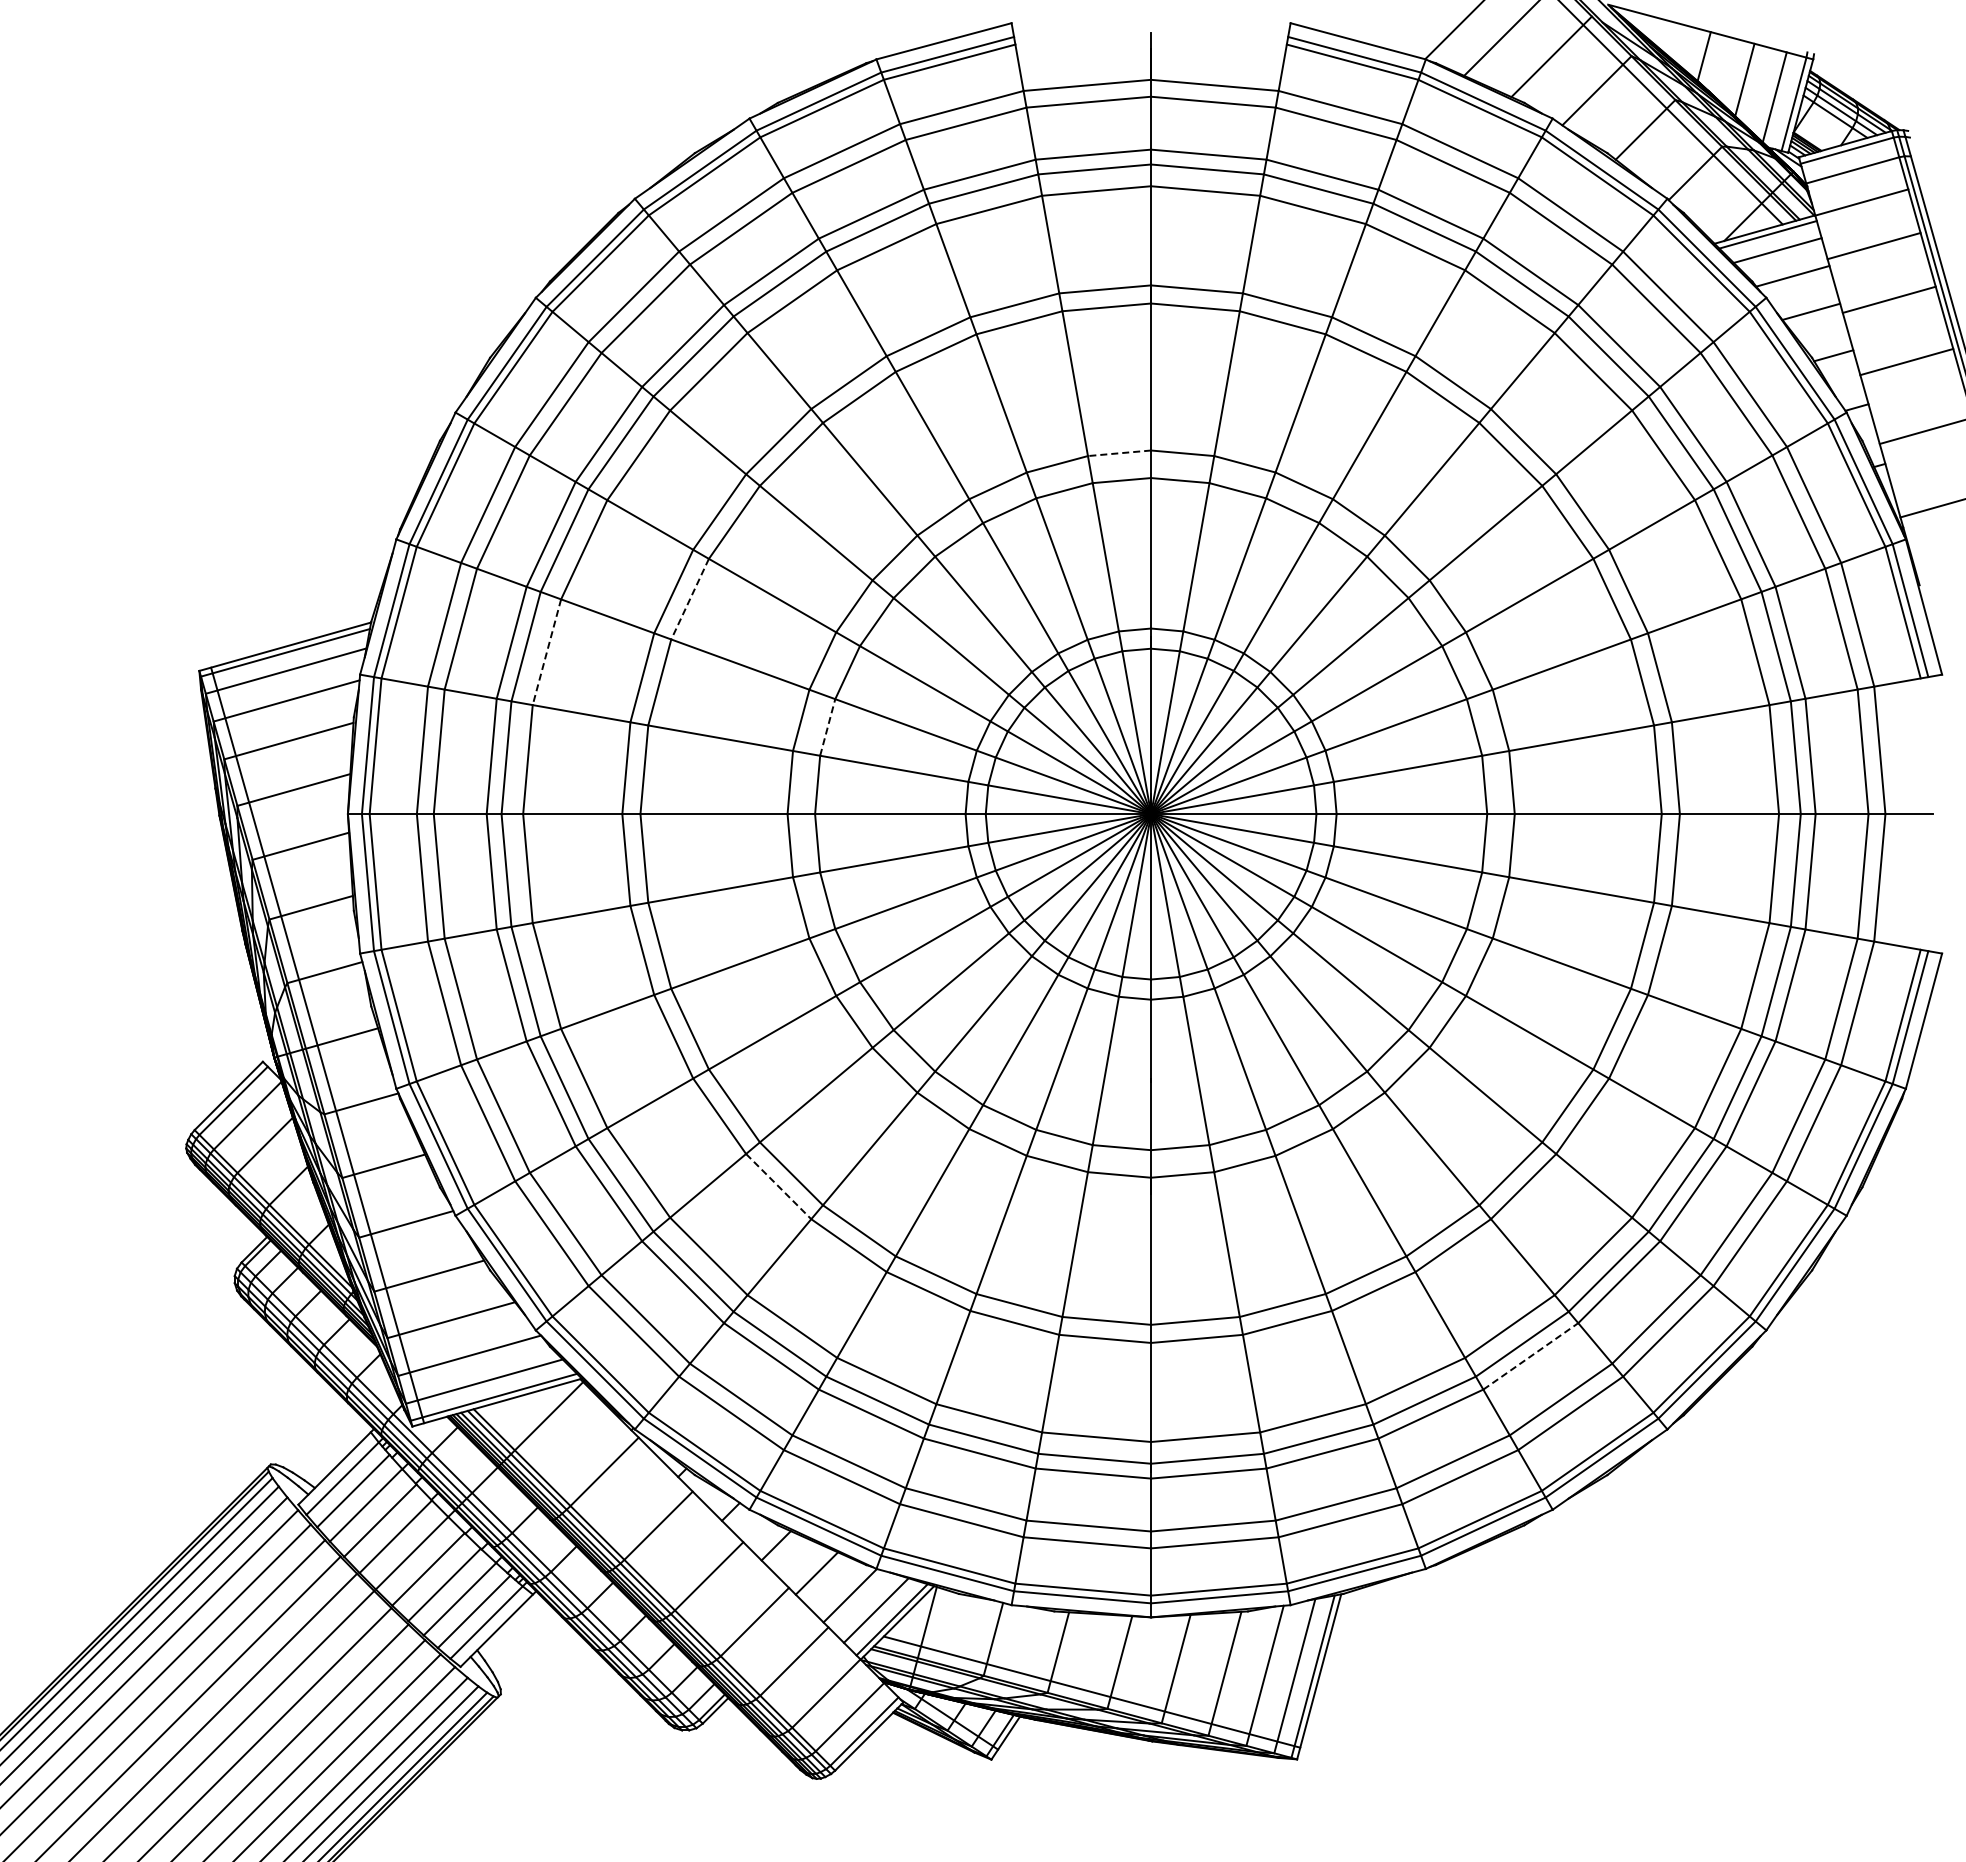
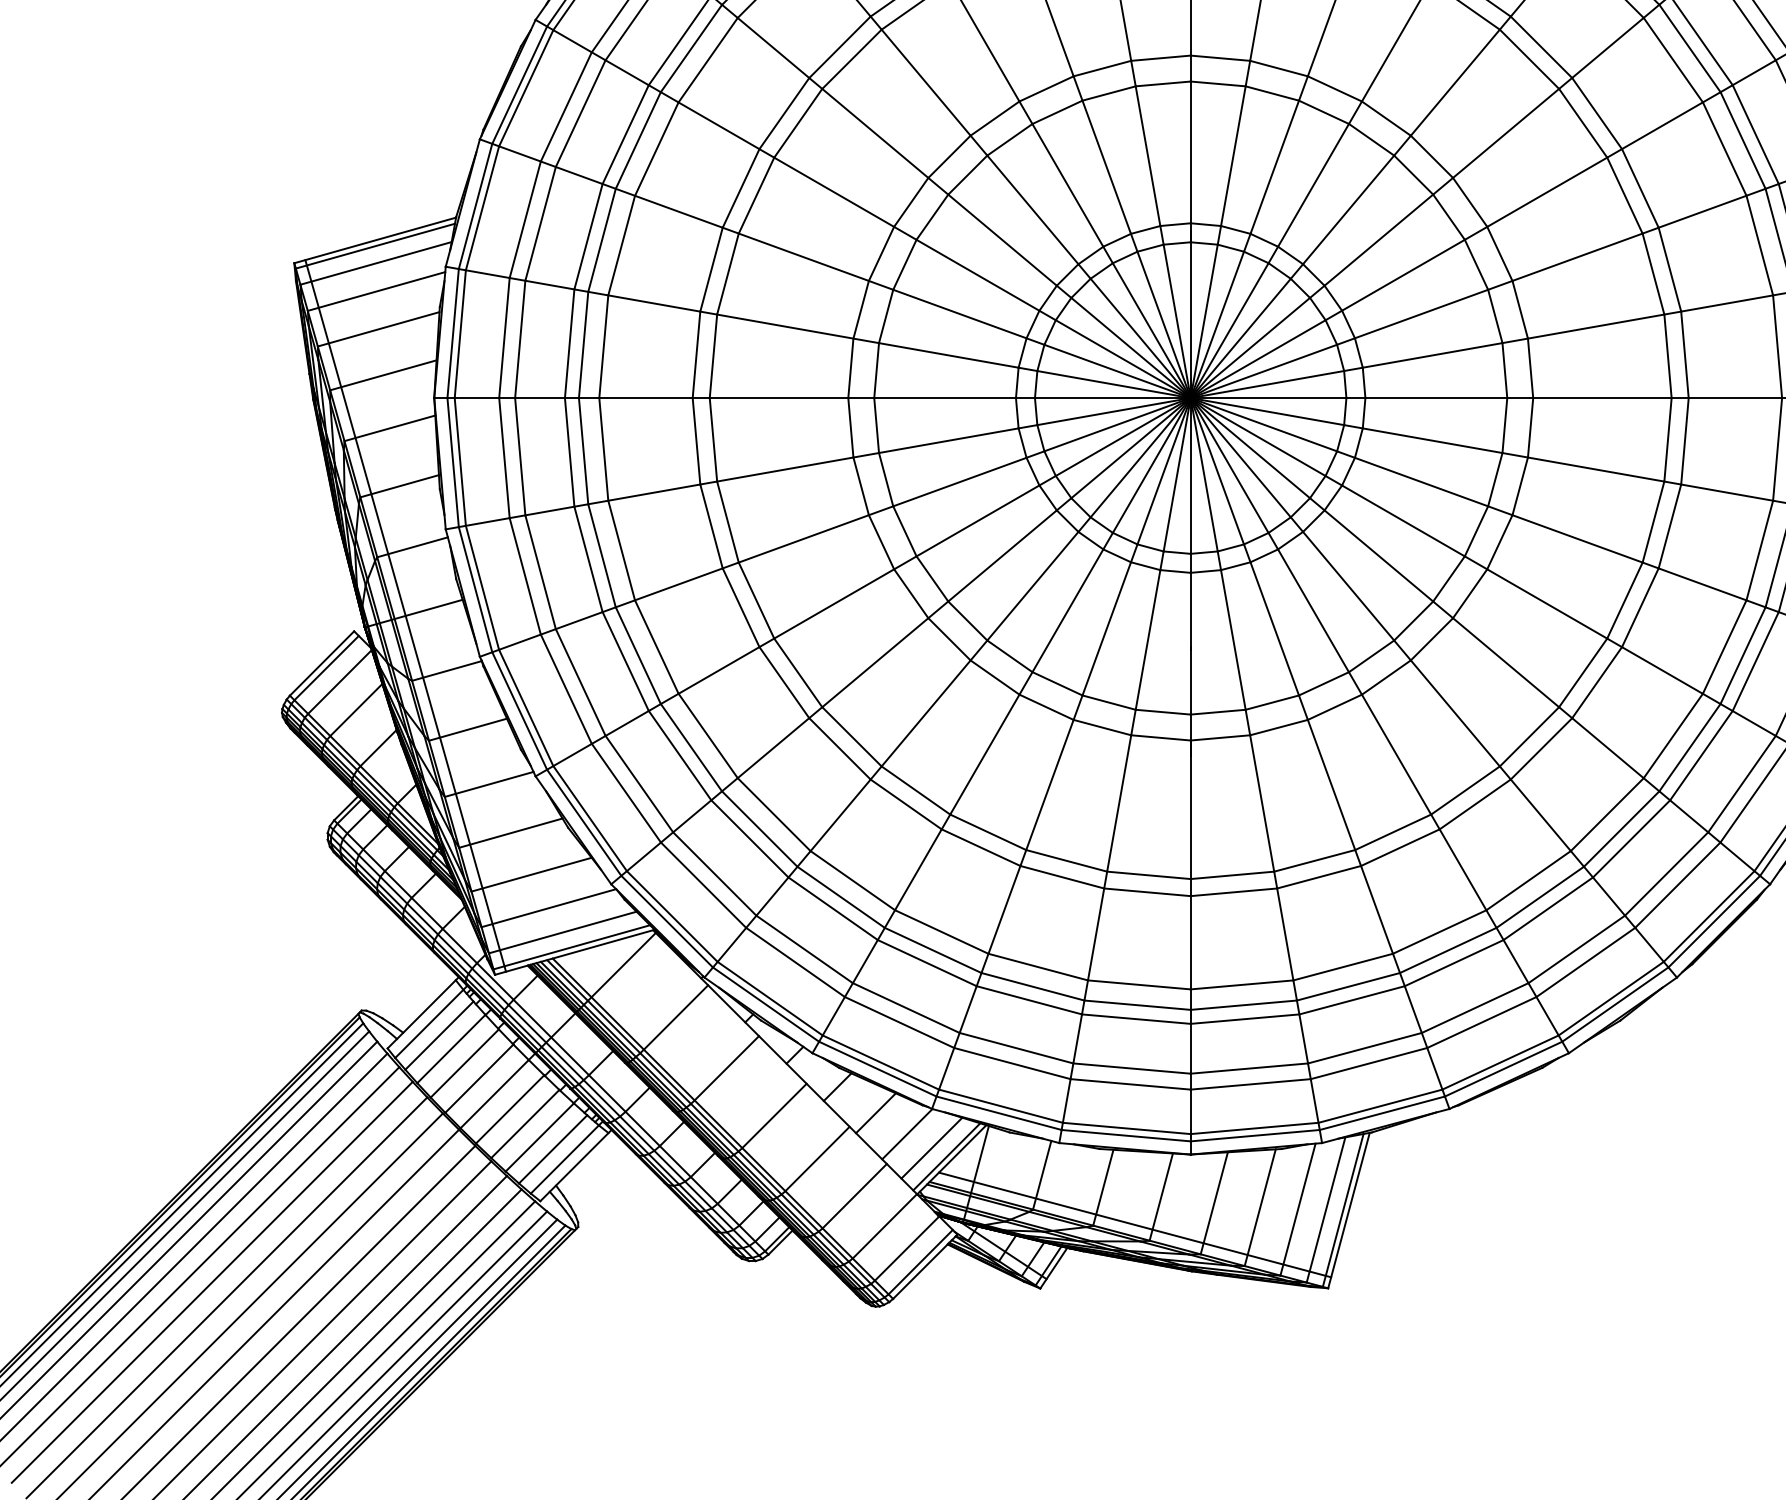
line: (1119, 453) -> (1160, 58), dashed -> solid
line: (690, 599) -> (756, 195), dashed -> solid
line: (546, 652) -> (621, 245), dashed -> solid
line: (827, 726) -> (885, 315), dashed -> solid
line: (779, 1186) -> (840, 748), dashed -> solid
line: (1530, 1356) -> (1548, 908), dashed -> solid

